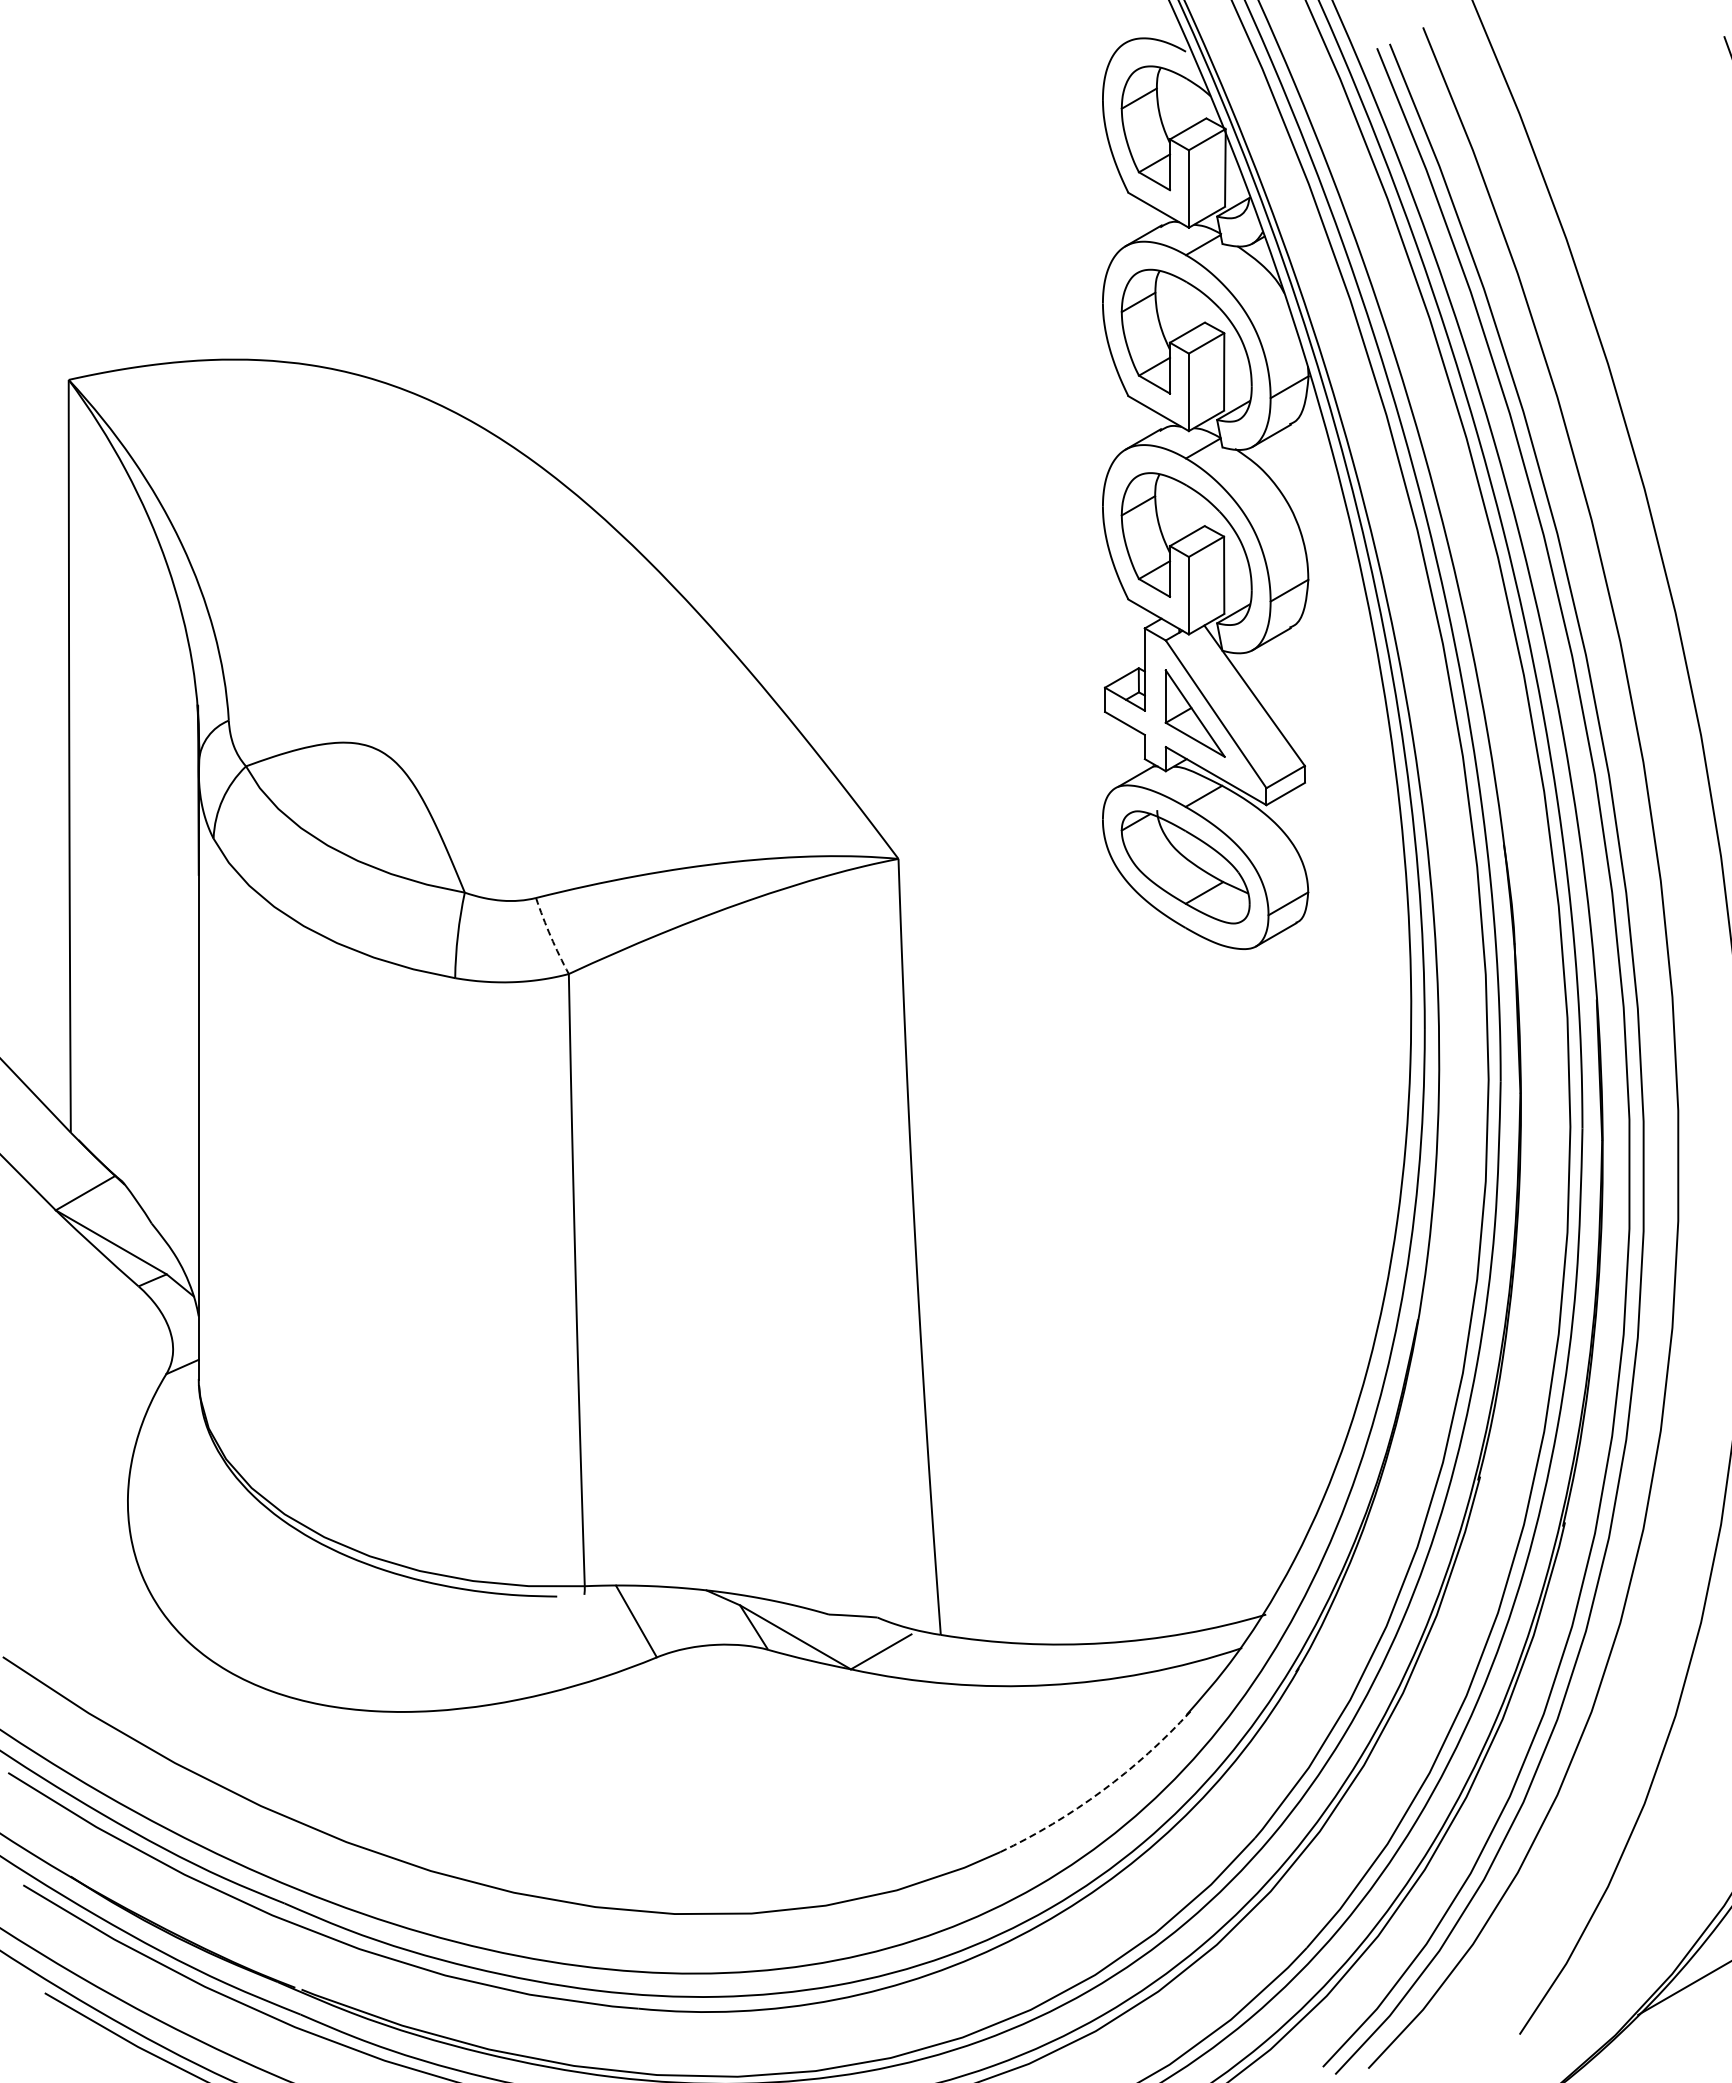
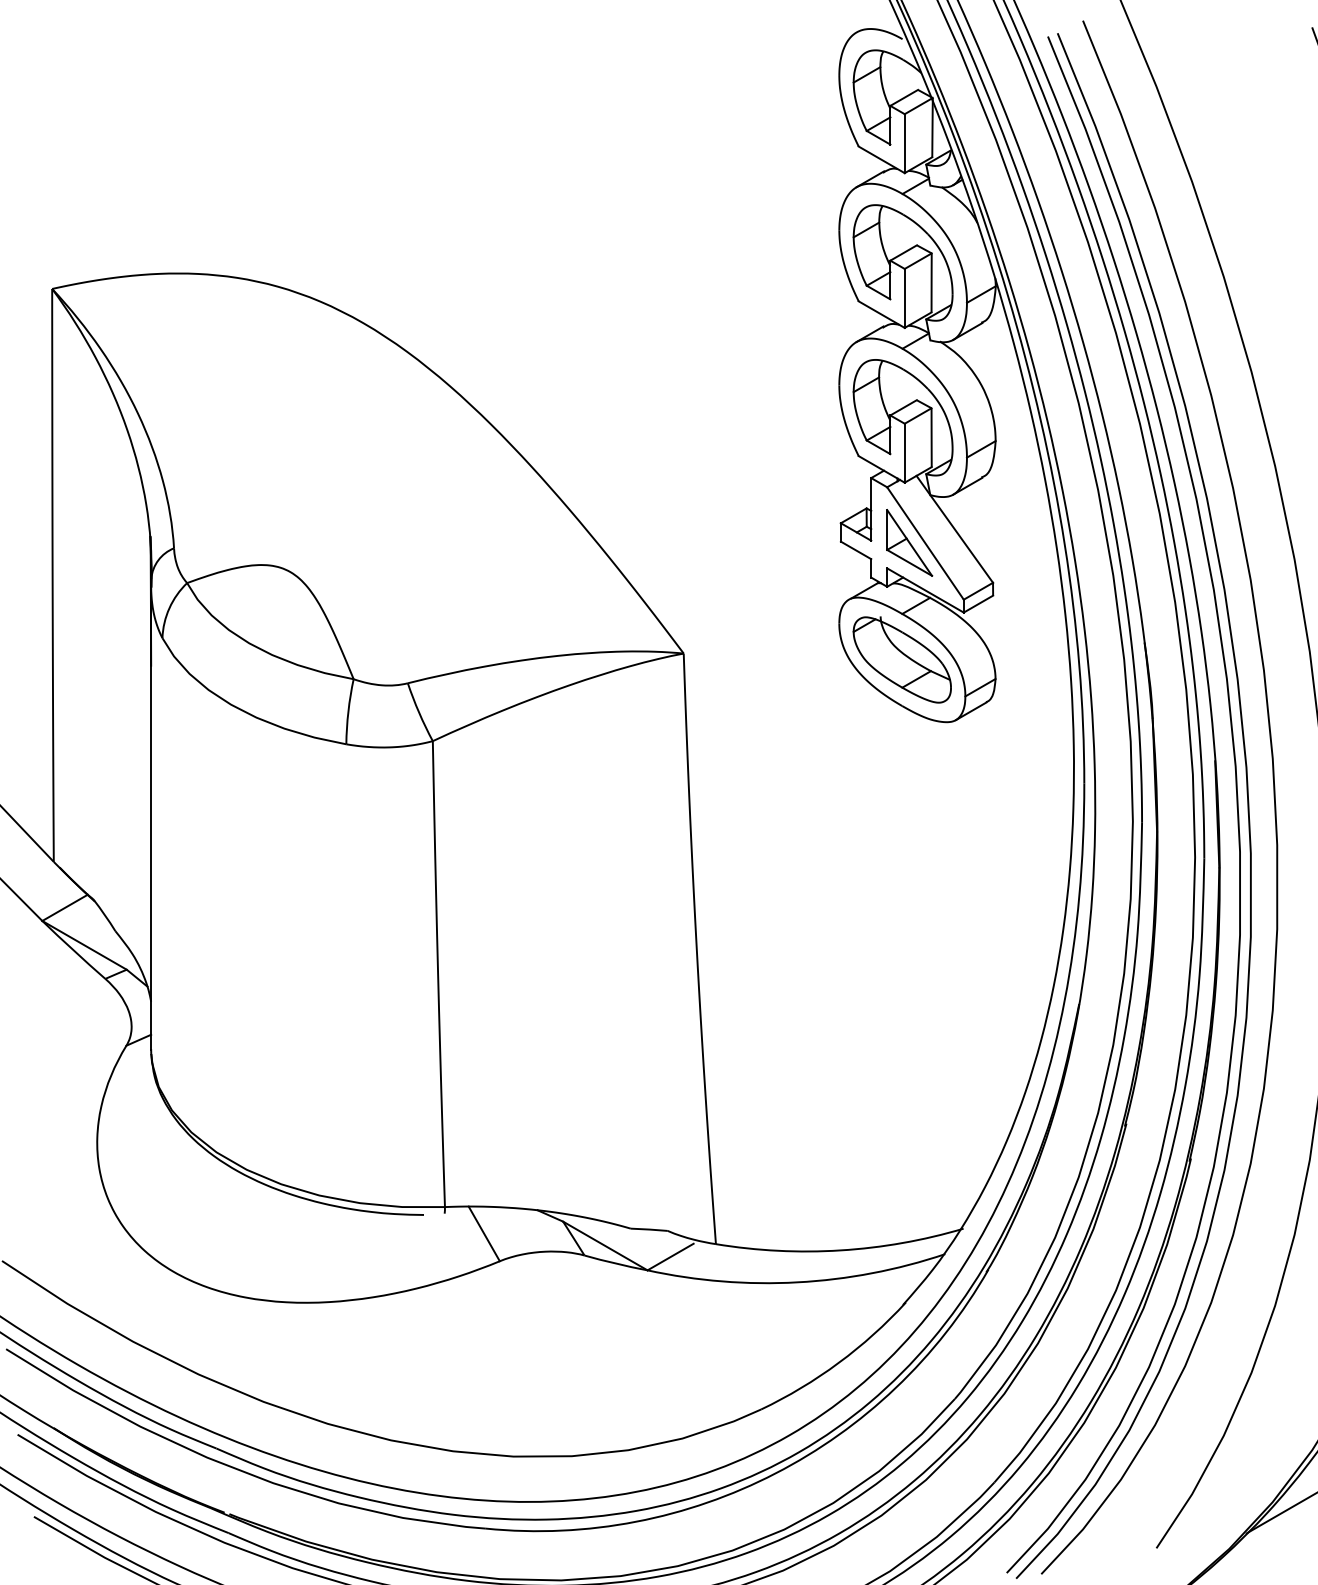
arc: (550, 936) -> (418, 712), dashed -> solid
arc: (1102, 1791) -> (839, 1363), dashed -> solid

